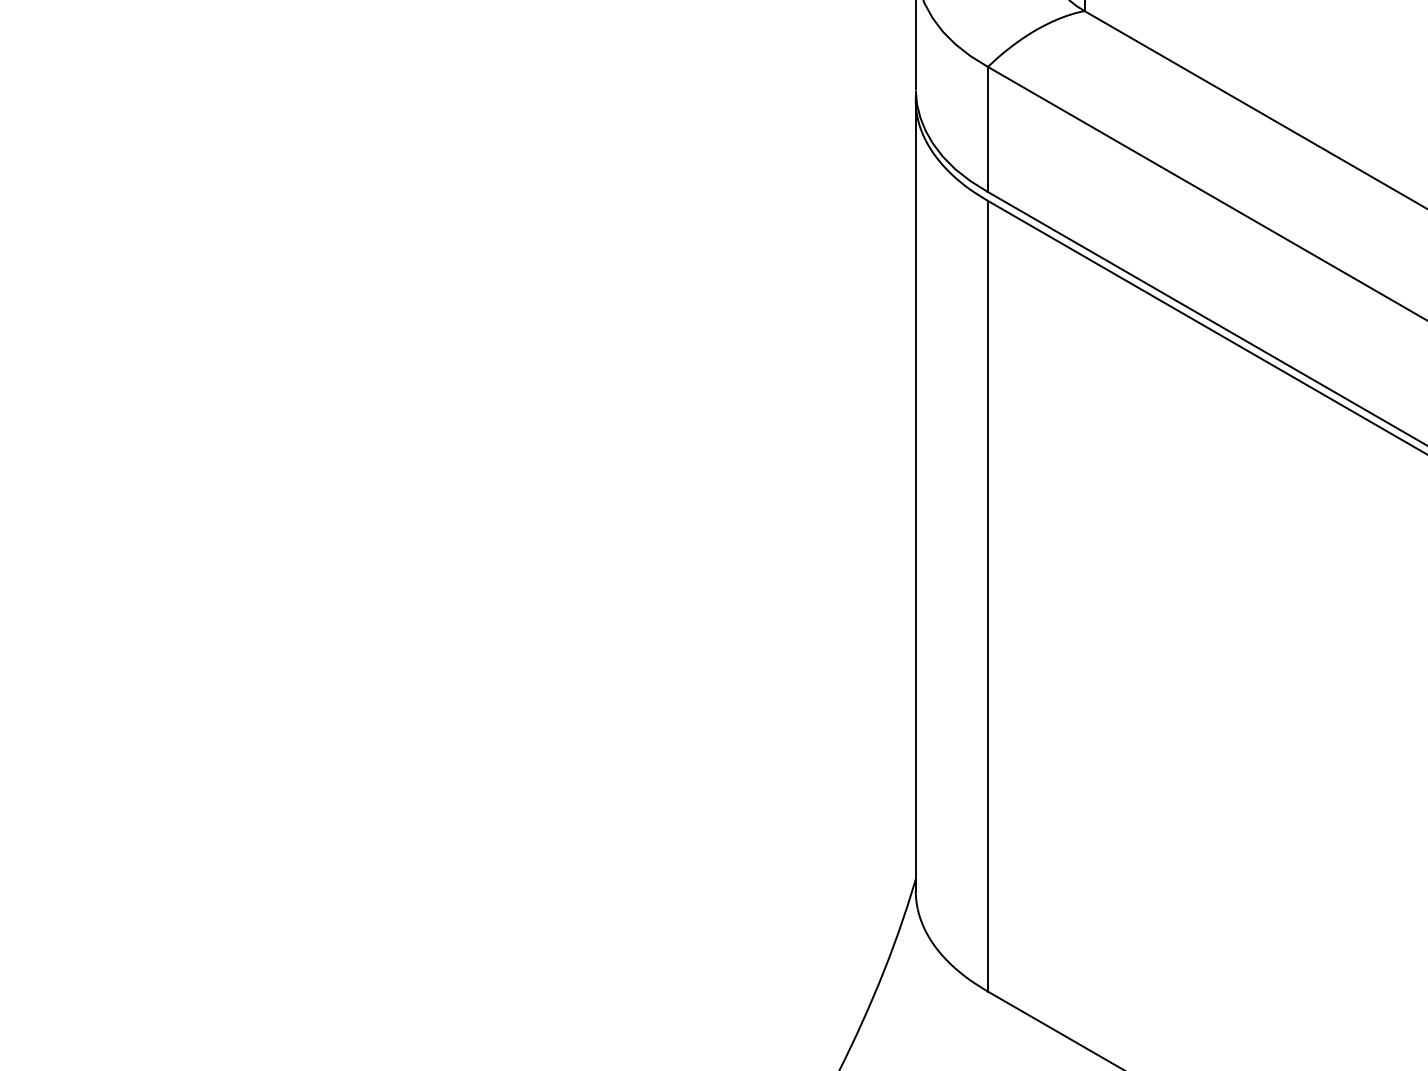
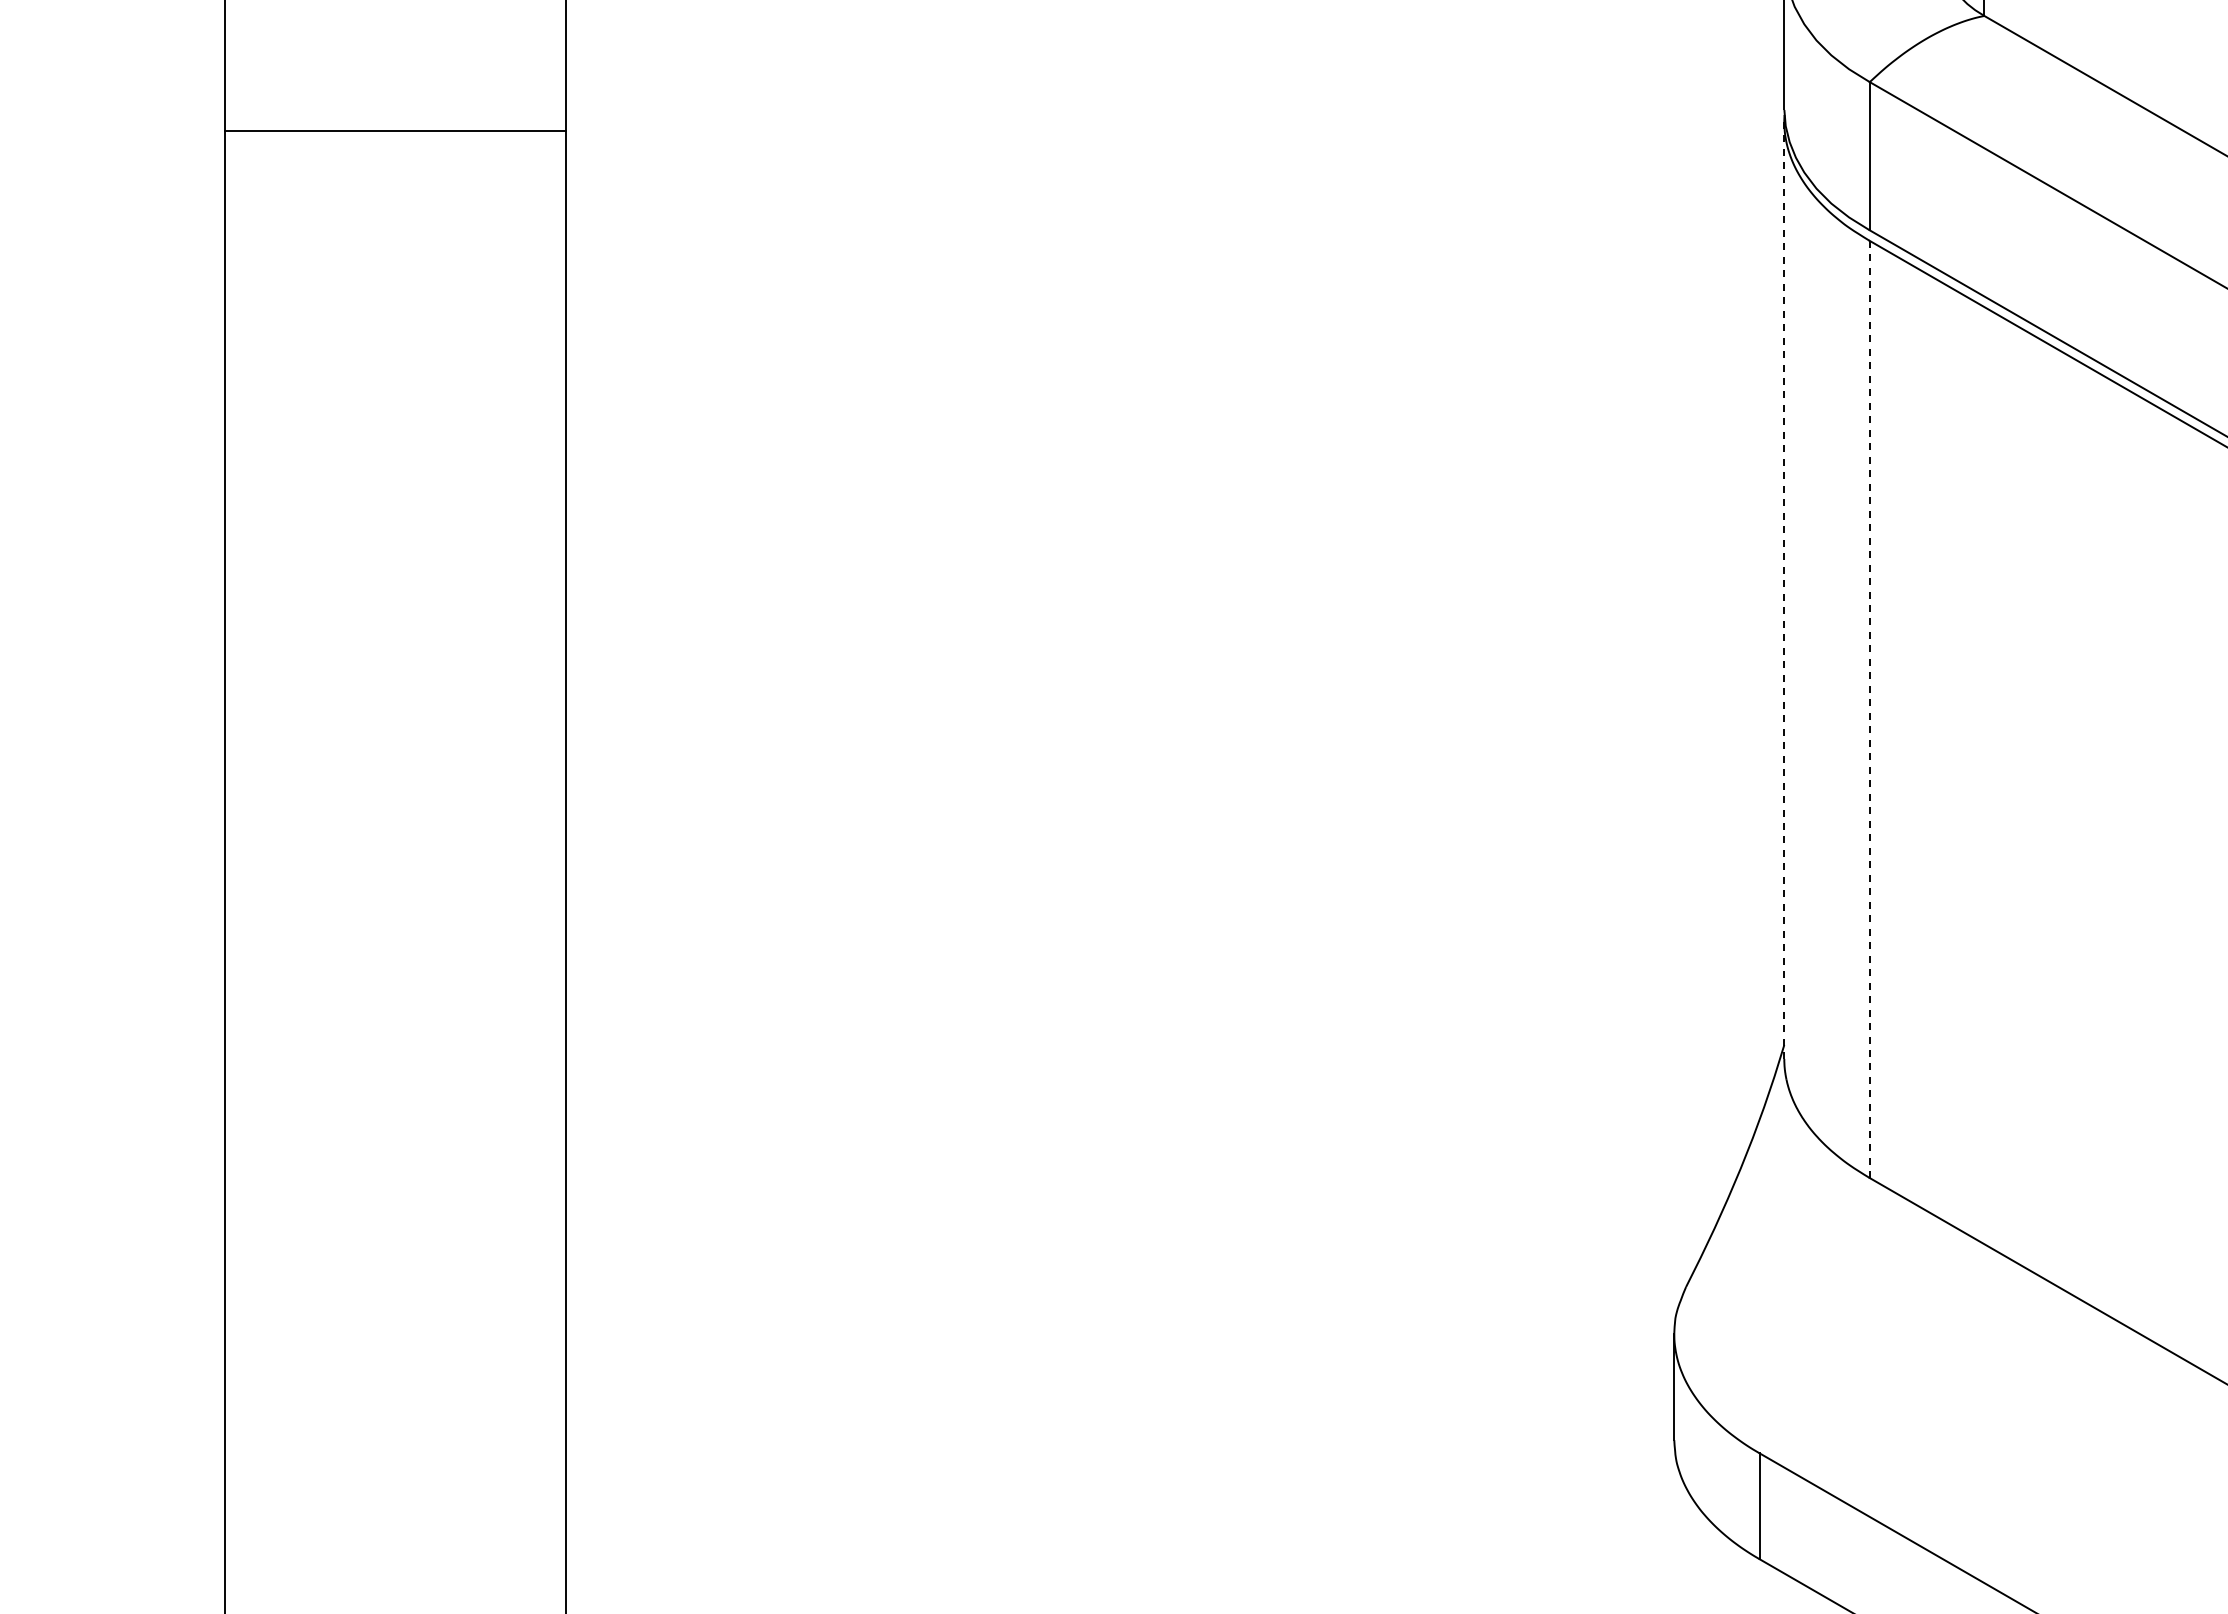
line: (915, 495) -> (1784, 590), solid -> dashed
line: (987, 596) -> (1869, 709), solid -> dashed

